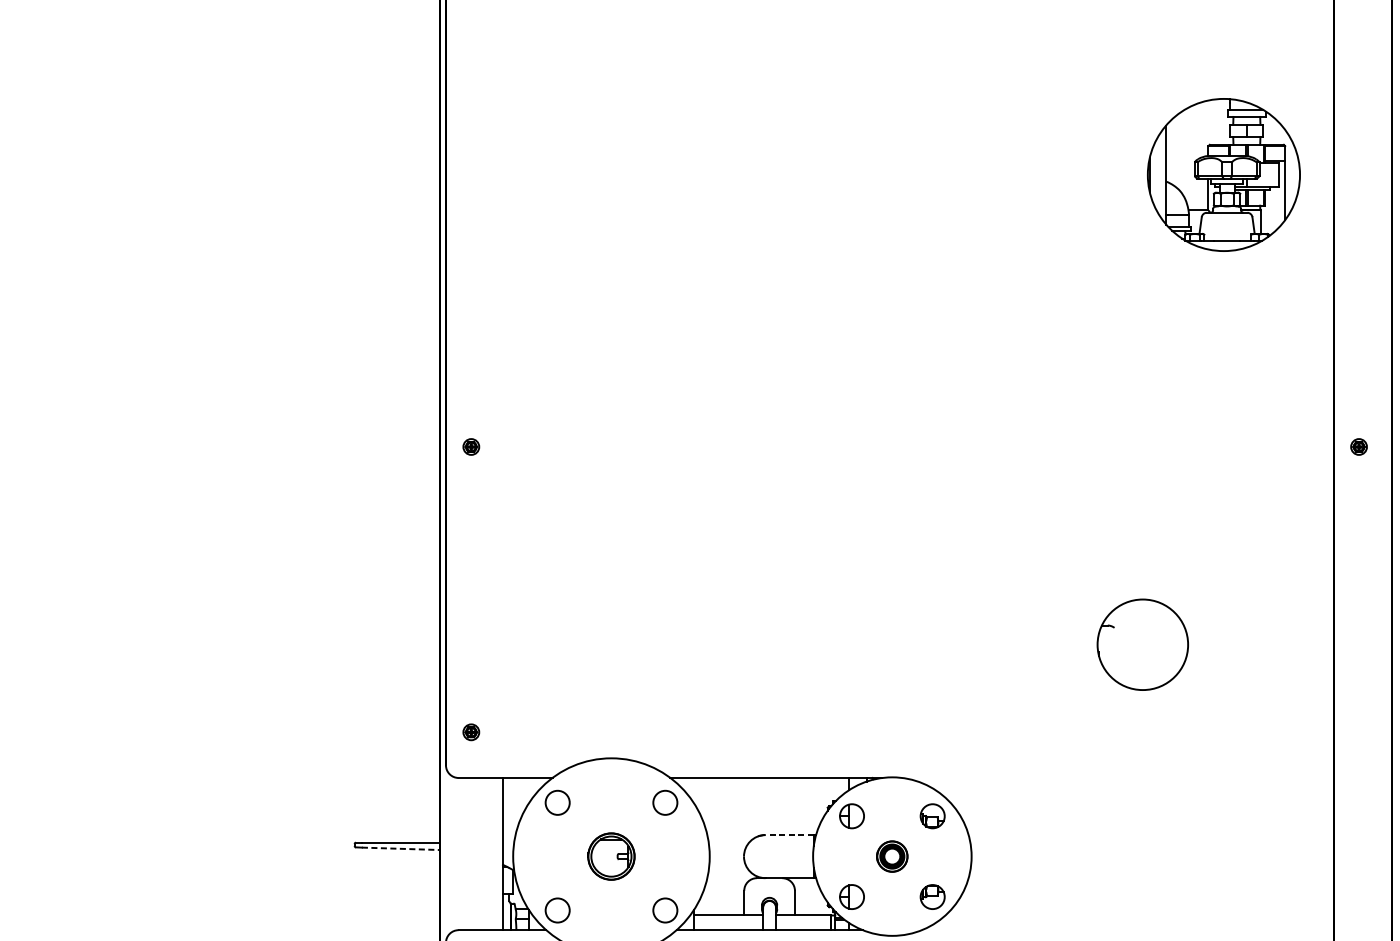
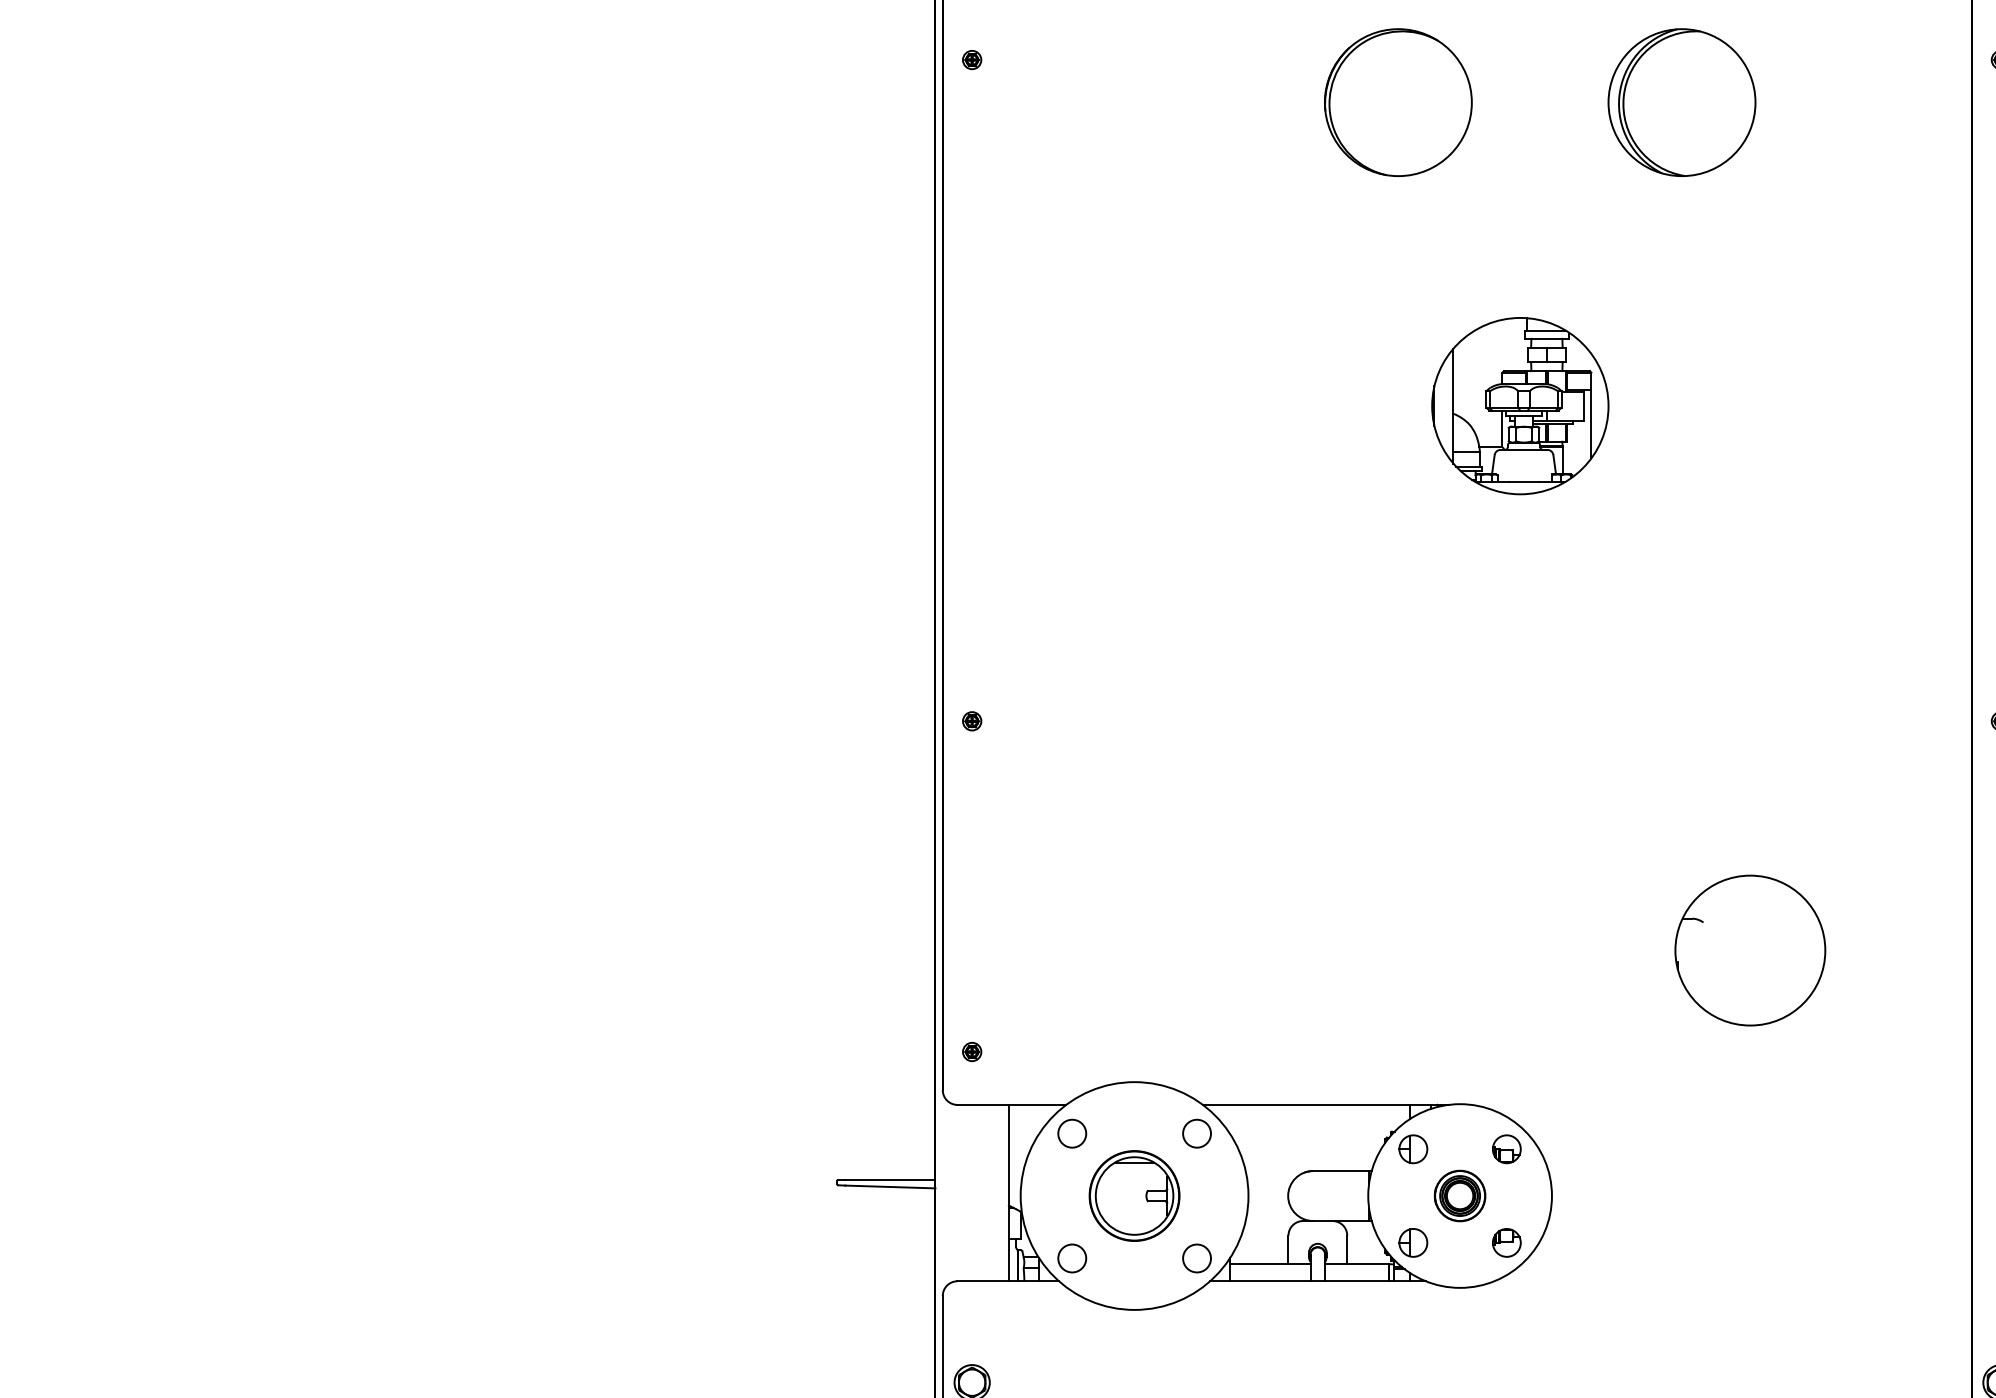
part: (1224, 175) -> (1520, 406), moved
part: (1142, 644) -> (1750, 950), size x1.43
line: (790, 835) -> (1341, 1171), dashed -> solid
line: (400, 849) -> (890, 1187), dashed -> solid
part: (611, 856) -> (1134, 1195), size x1.67
part: (891, 856) -> (1459, 1195), size x1.43

